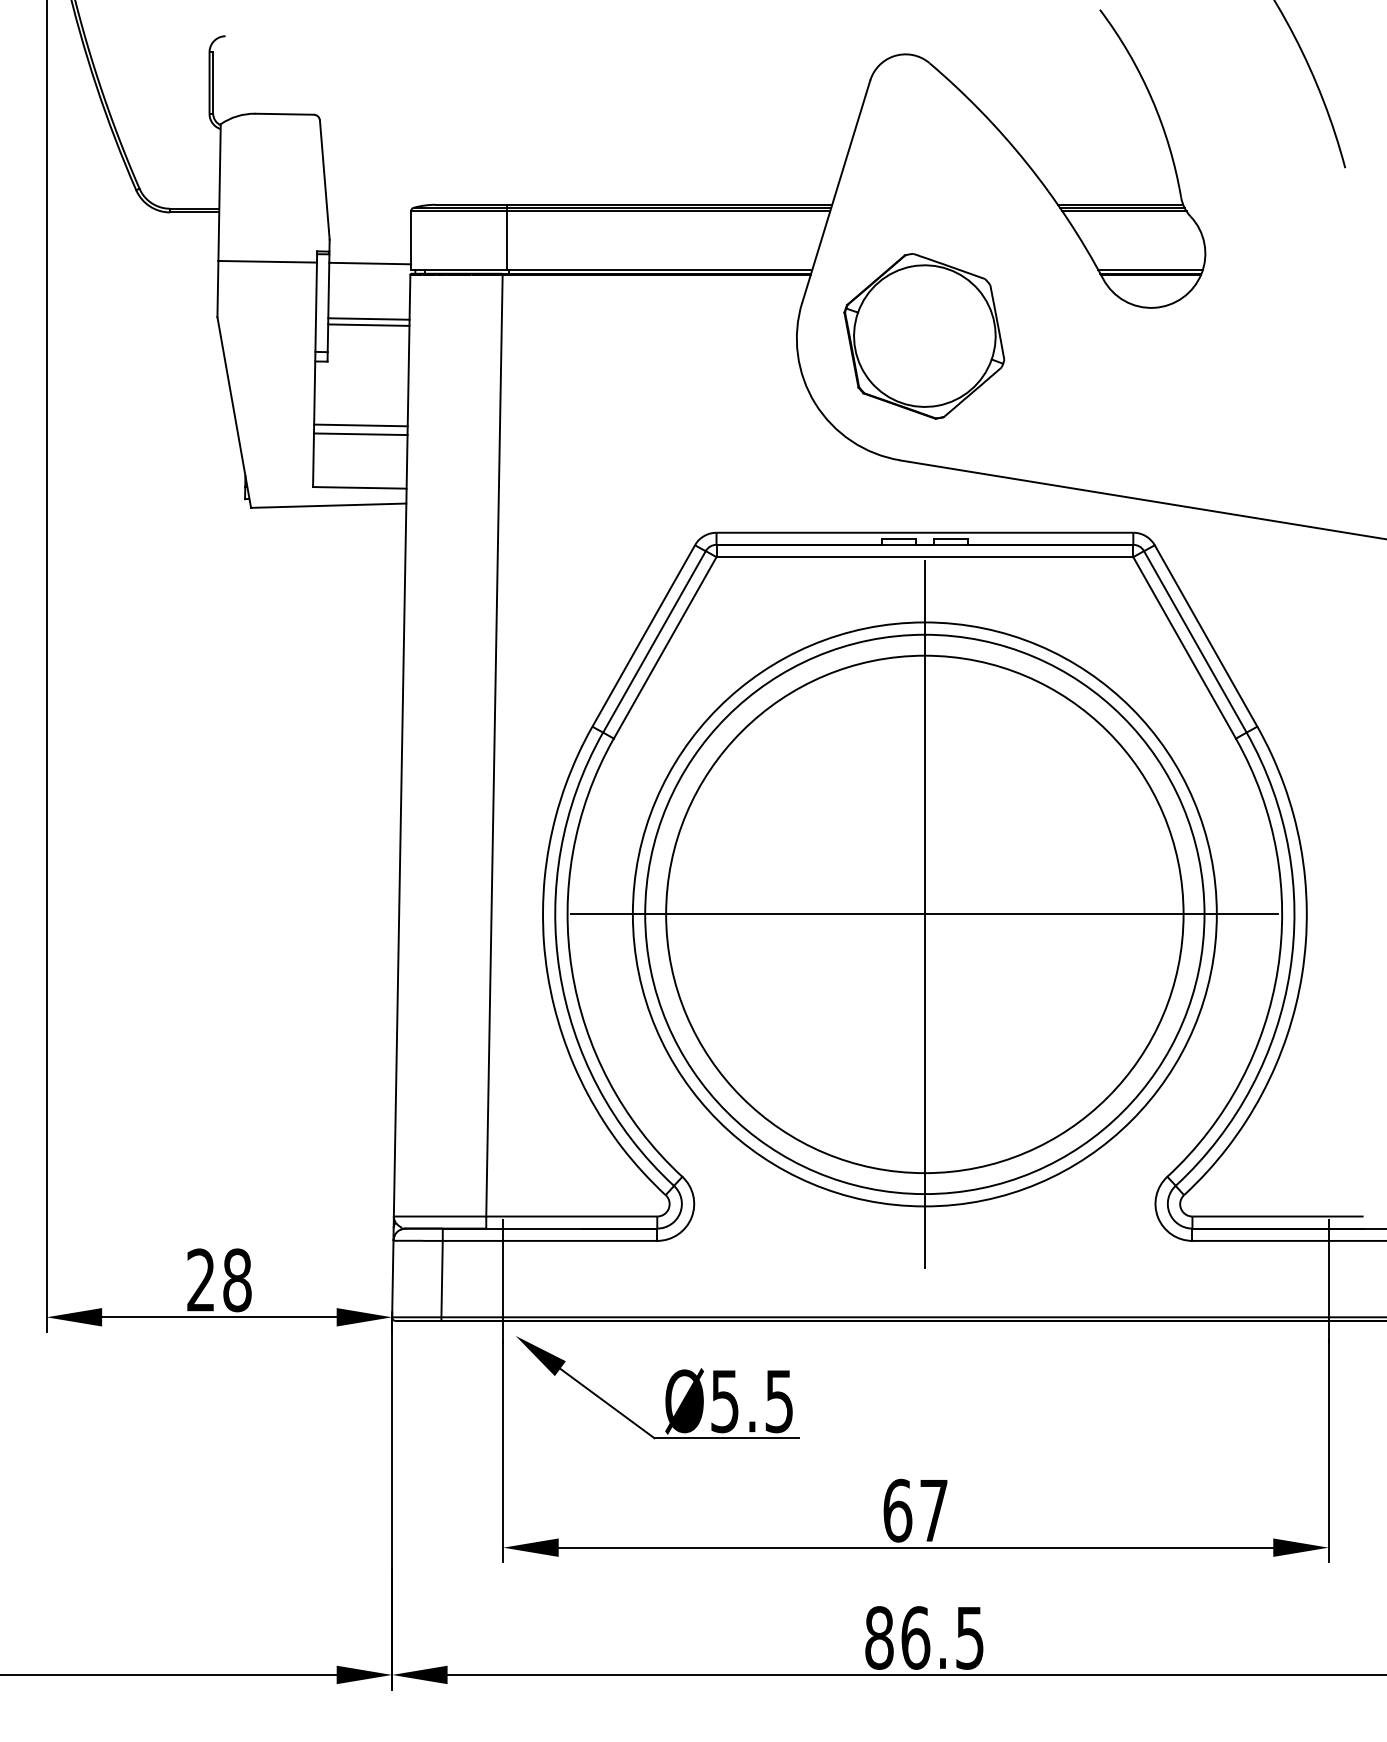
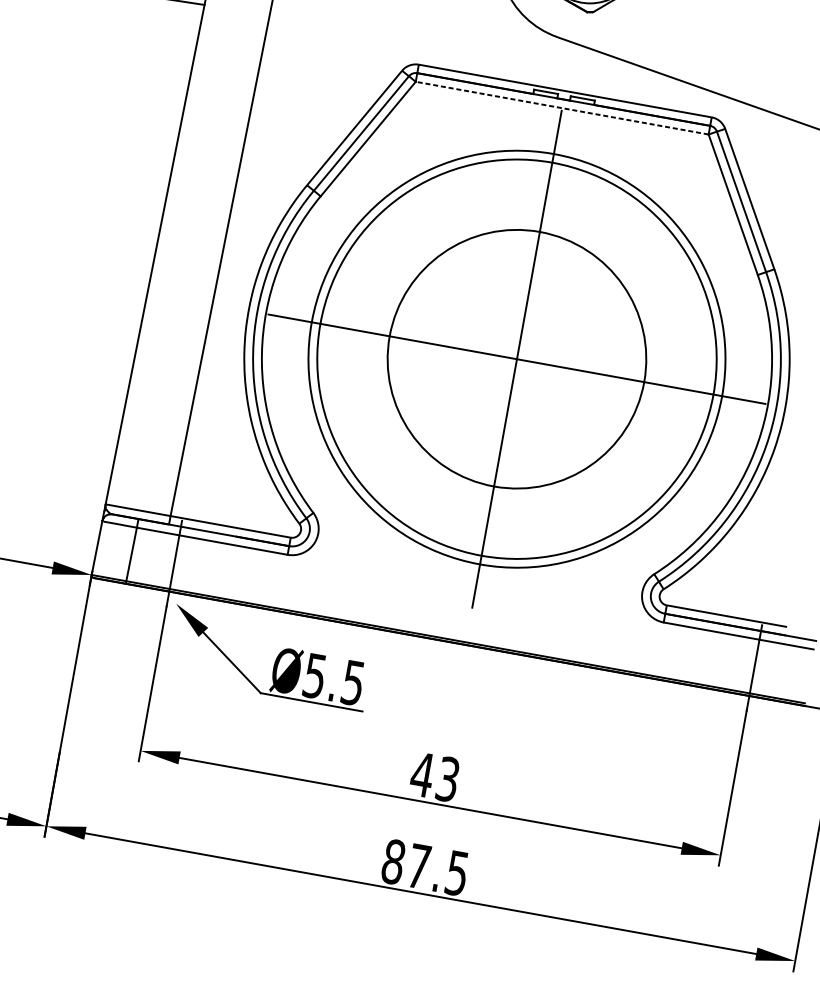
line: (924, 557) -> (561, 108), solid -> dashed
circle: (924, 914) -> (516, 359), size x0.7
text: (914, 1510) -> (434, 776), 67 -> 43
text: (915, 1637) -> (418, 866), 86.5 -> 87.5

